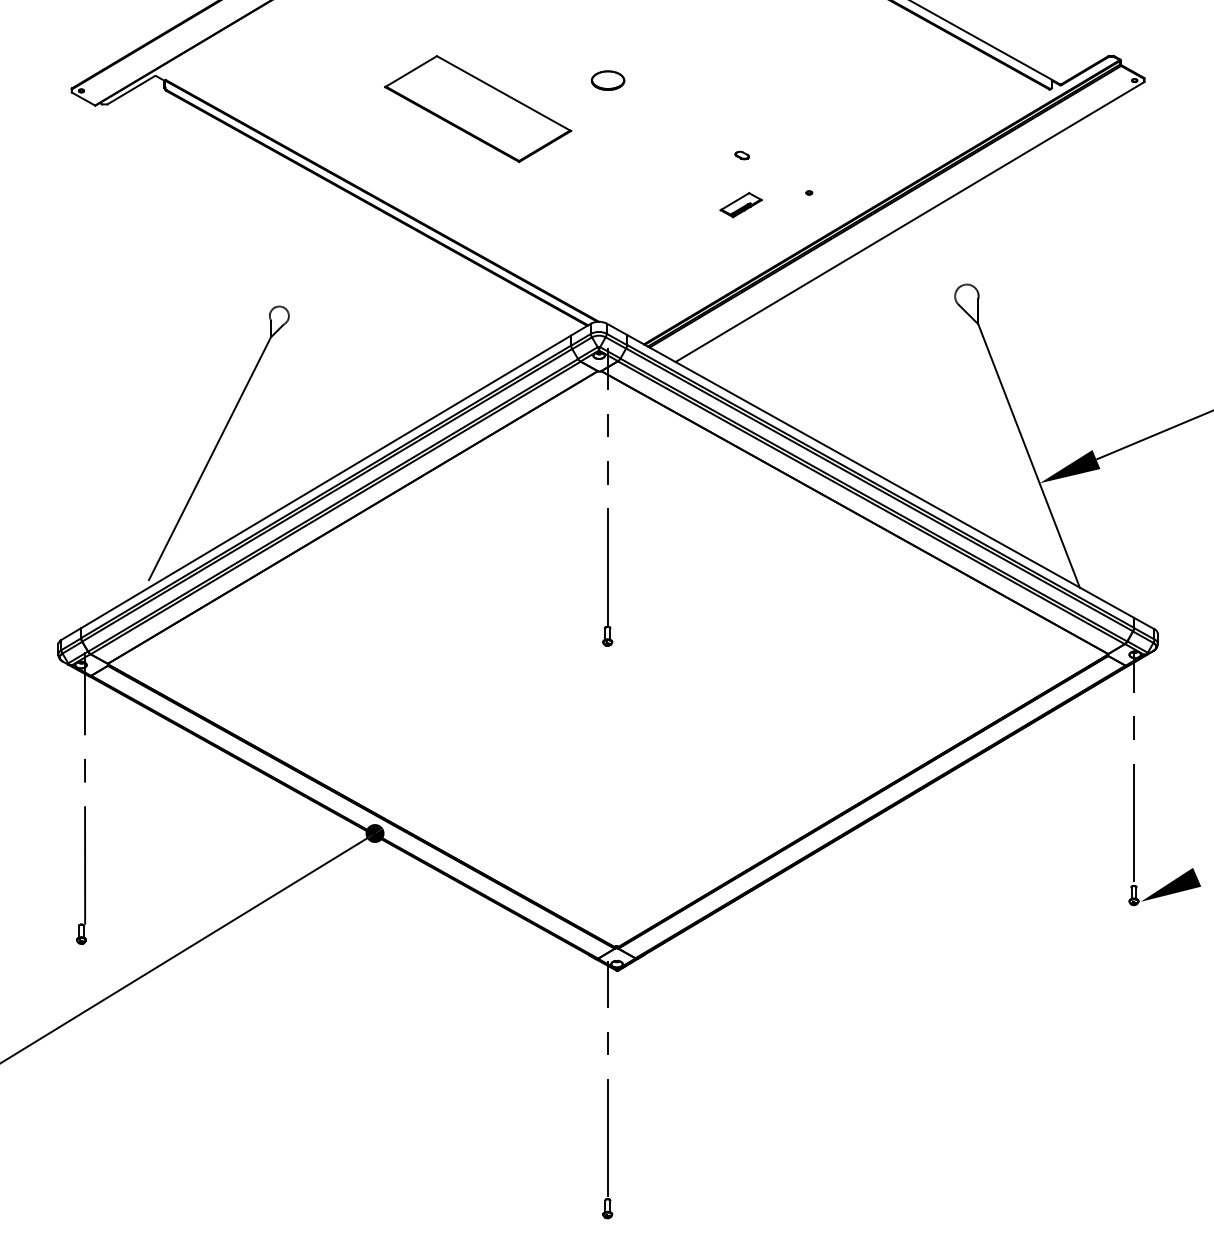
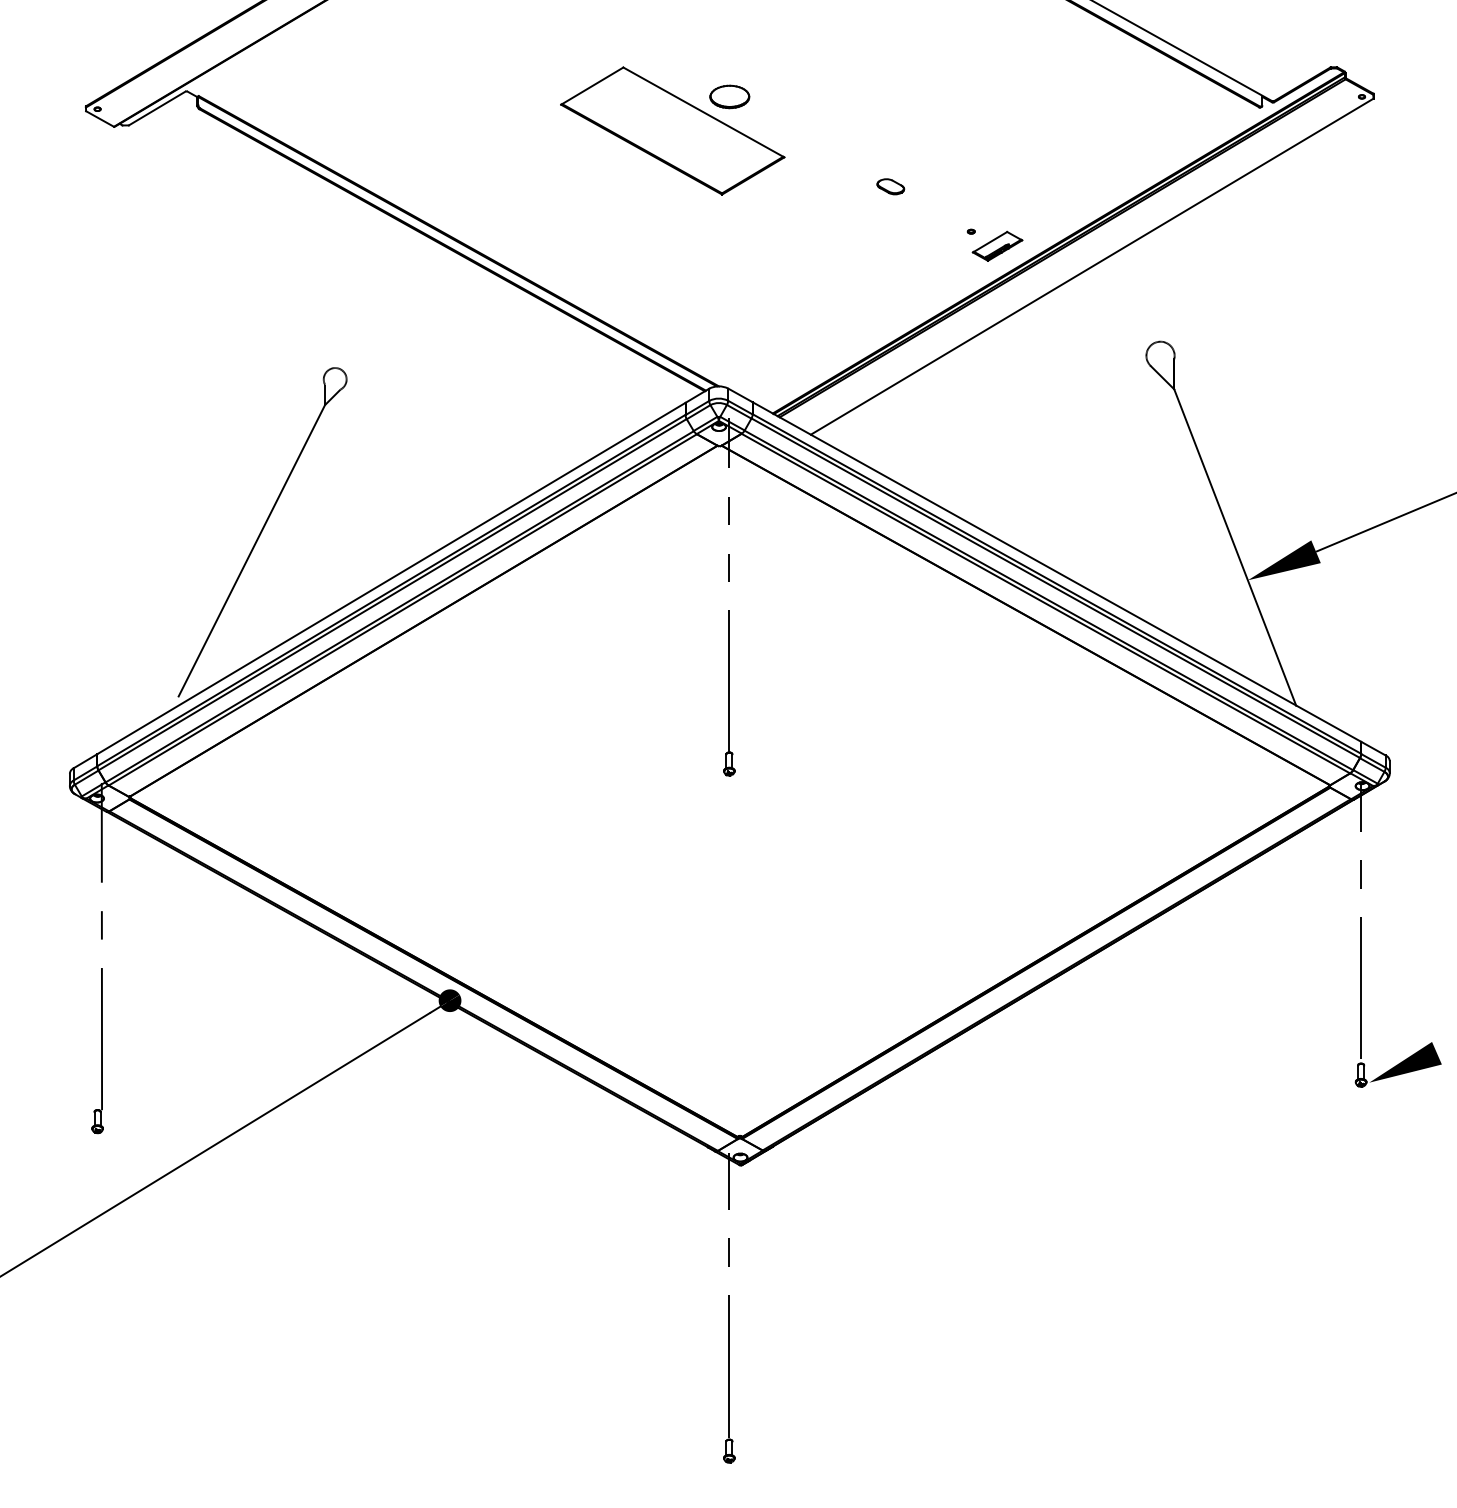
part: (477, 108) -> (672, 130), moved
part: (741, 155) -> (890, 186), size x1.67
part: (741, 204) -> (997, 245), moved

